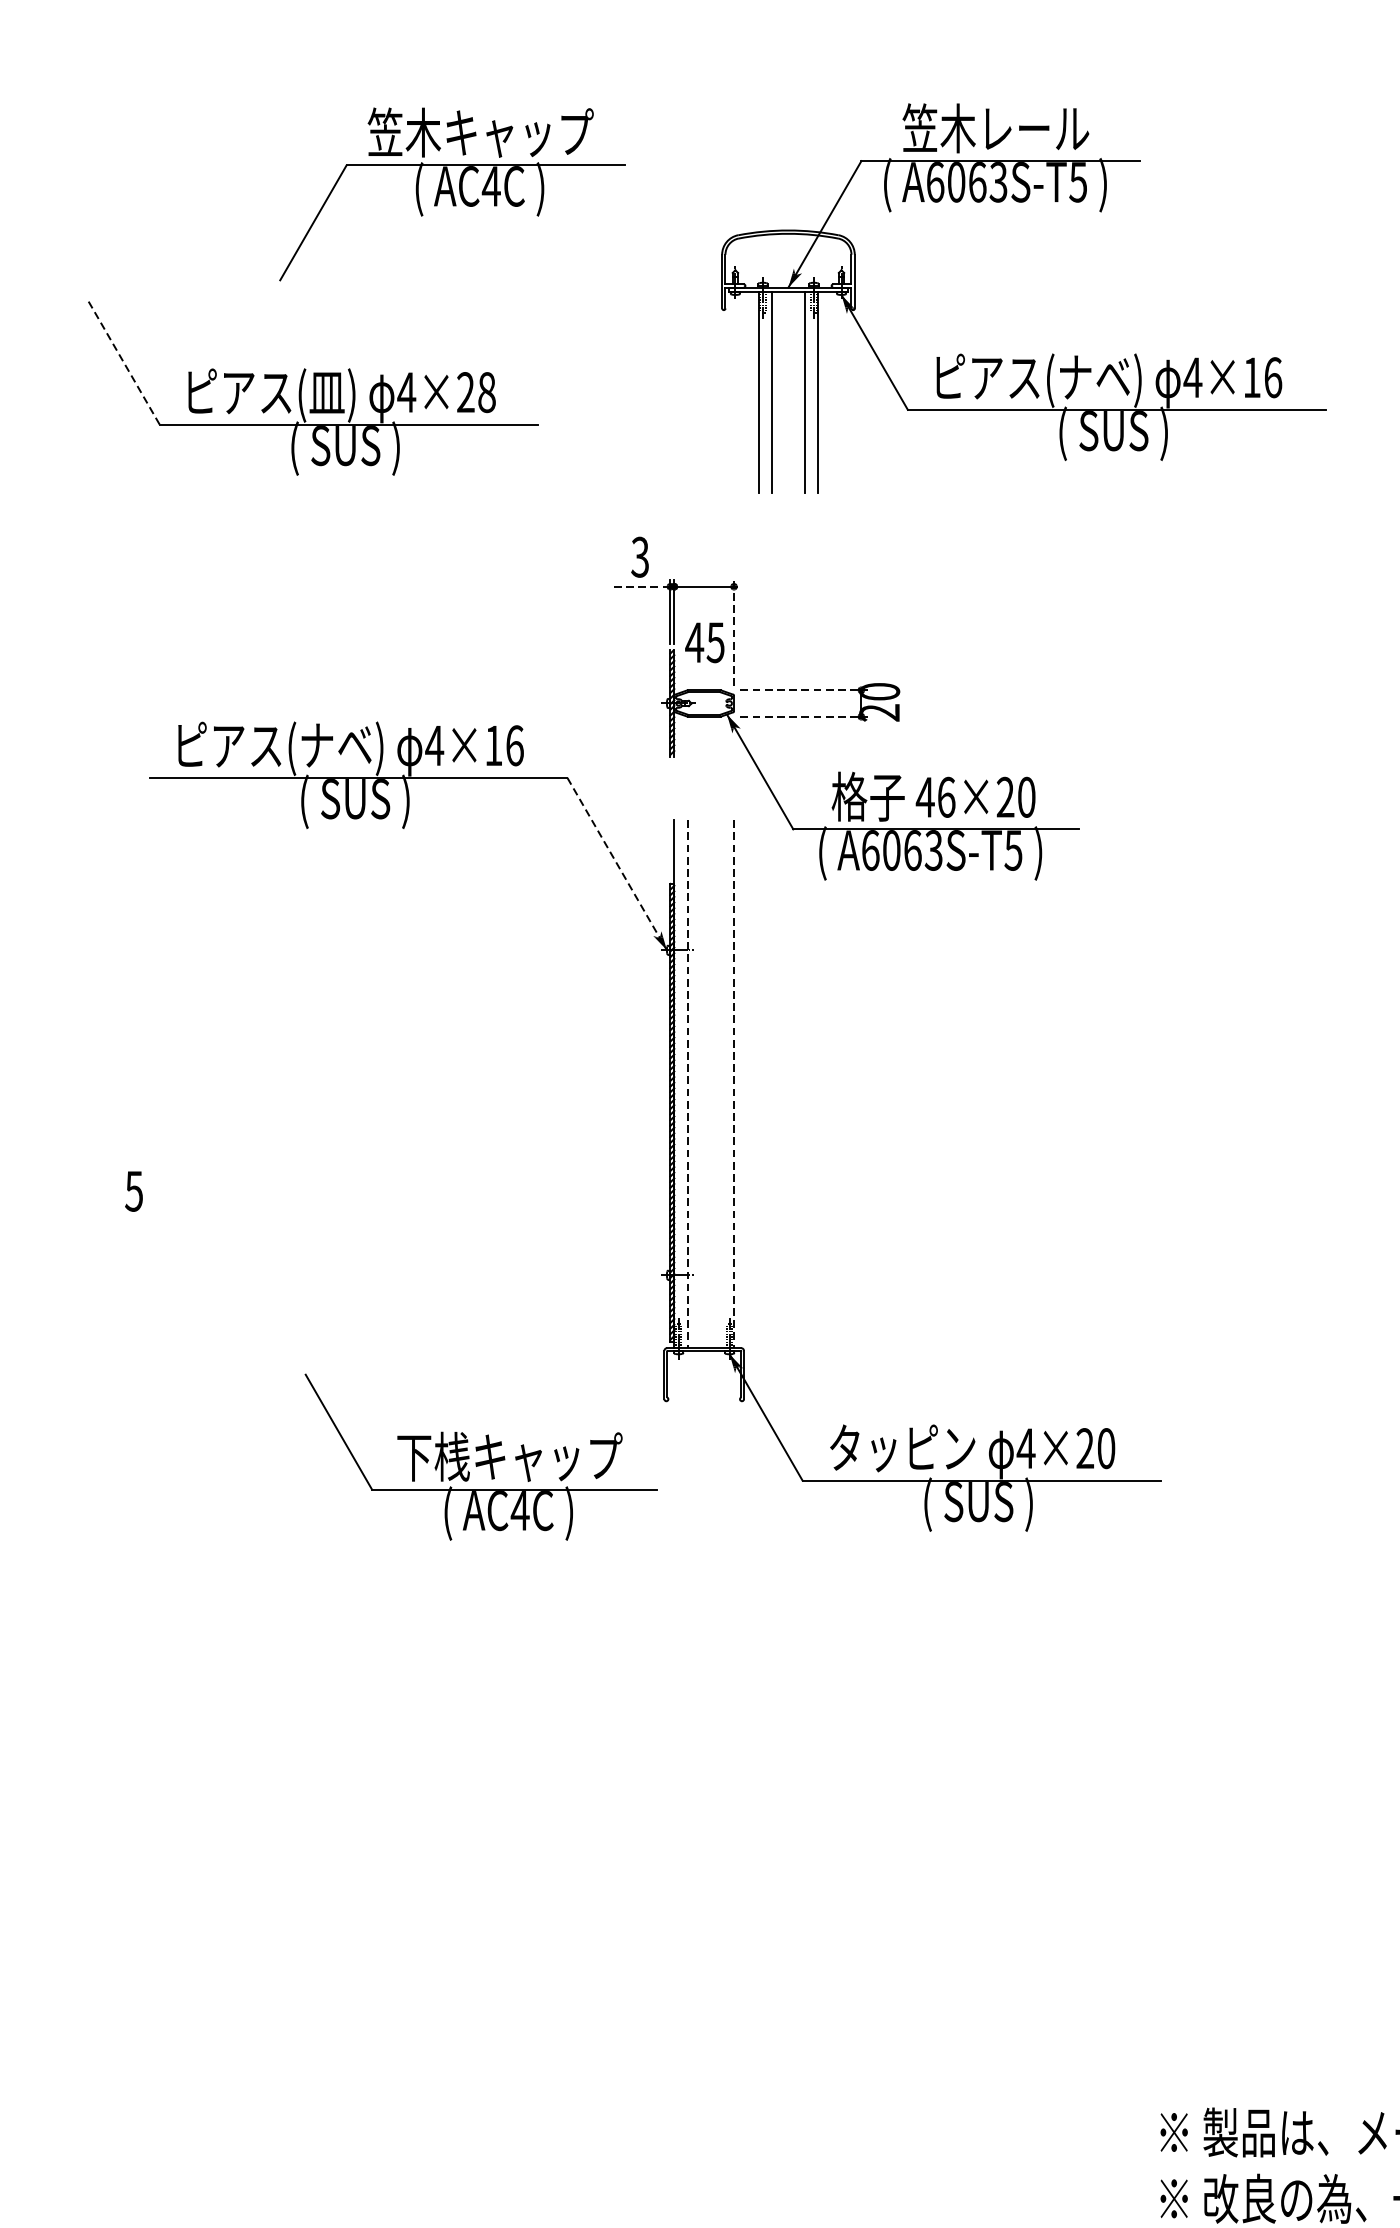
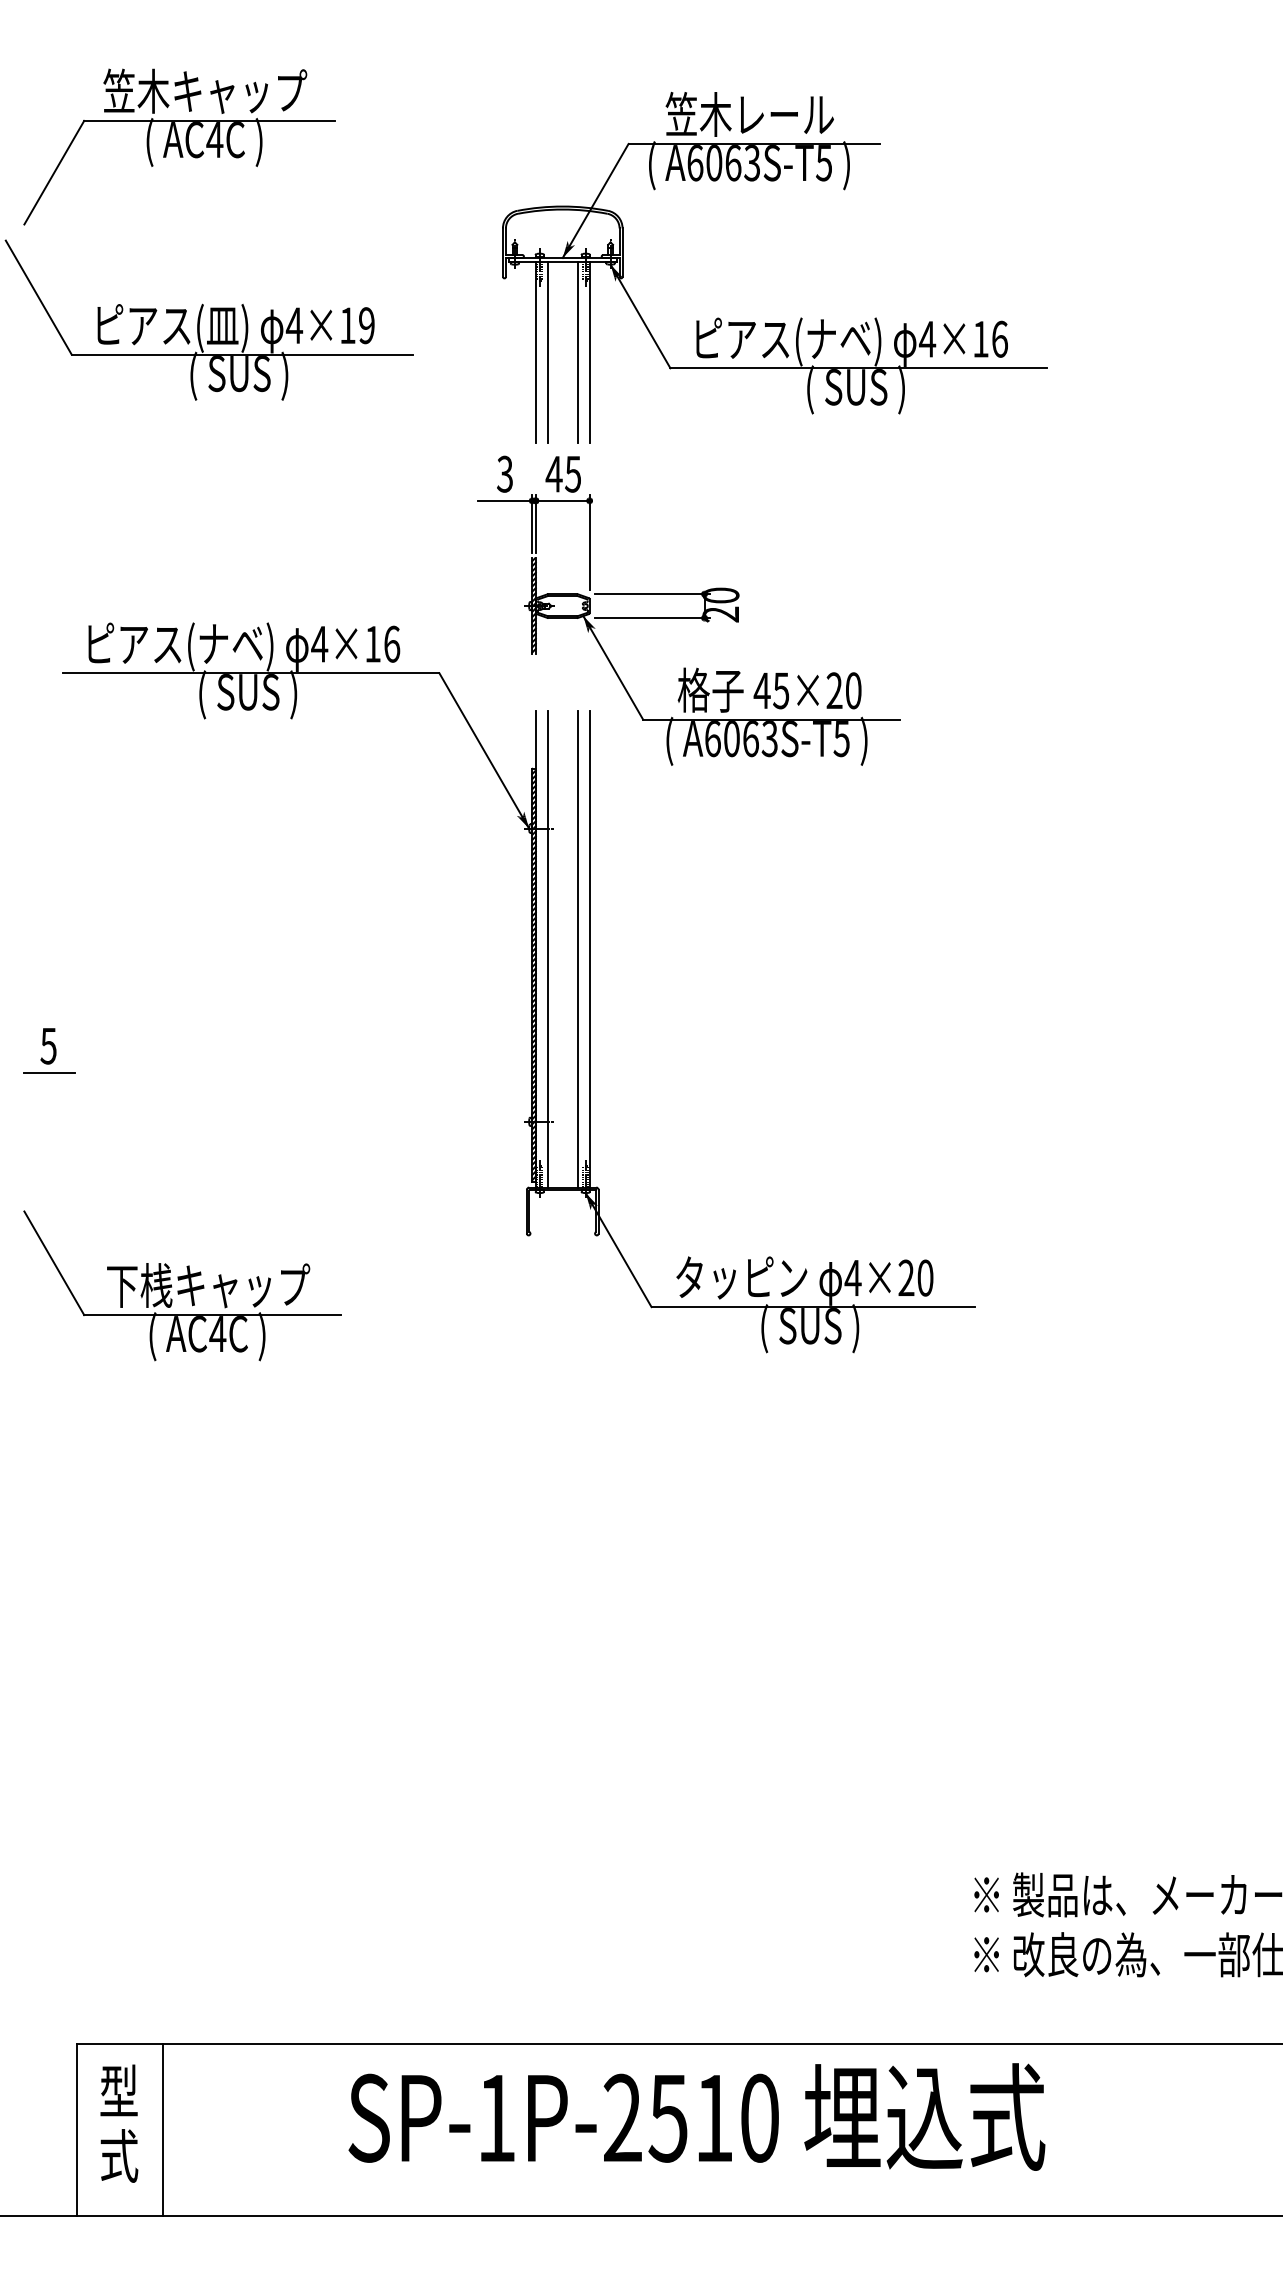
part: (452, 193) -> (179, 146), moved
part: (1013, 359) -> (765, 322), moved
line: (122, 361) -> (38, 297), dashed -> solid
text: (476, 392) -> (357, 325), 4×28 -> 4×19
line: (639, 586) -> (504, 500), dashed -> solid
line: (733, 632) -> (589, 542), dashed -> solid
text: (703, 642) -> (562, 474), moved
line: (804, 690) -> (653, 594), dashed -> solid
line: (804, 717) -> (653, 618), dashed -> solid
text: (946, 797) -> (781, 690), 46×20 -> 45×20
line: (617, 863) -> (484, 750), dashed -> solid
line: (687, 1084) -> (547, 949), dashed -> solid
line: (720, 1084) -> (577, 949), added
line: (733, 1084) -> (589, 949), dashed -> solid
line: (135, 1220) -> (49, 1072), added
part: (481, 1456) -> (182, 1285), moved

